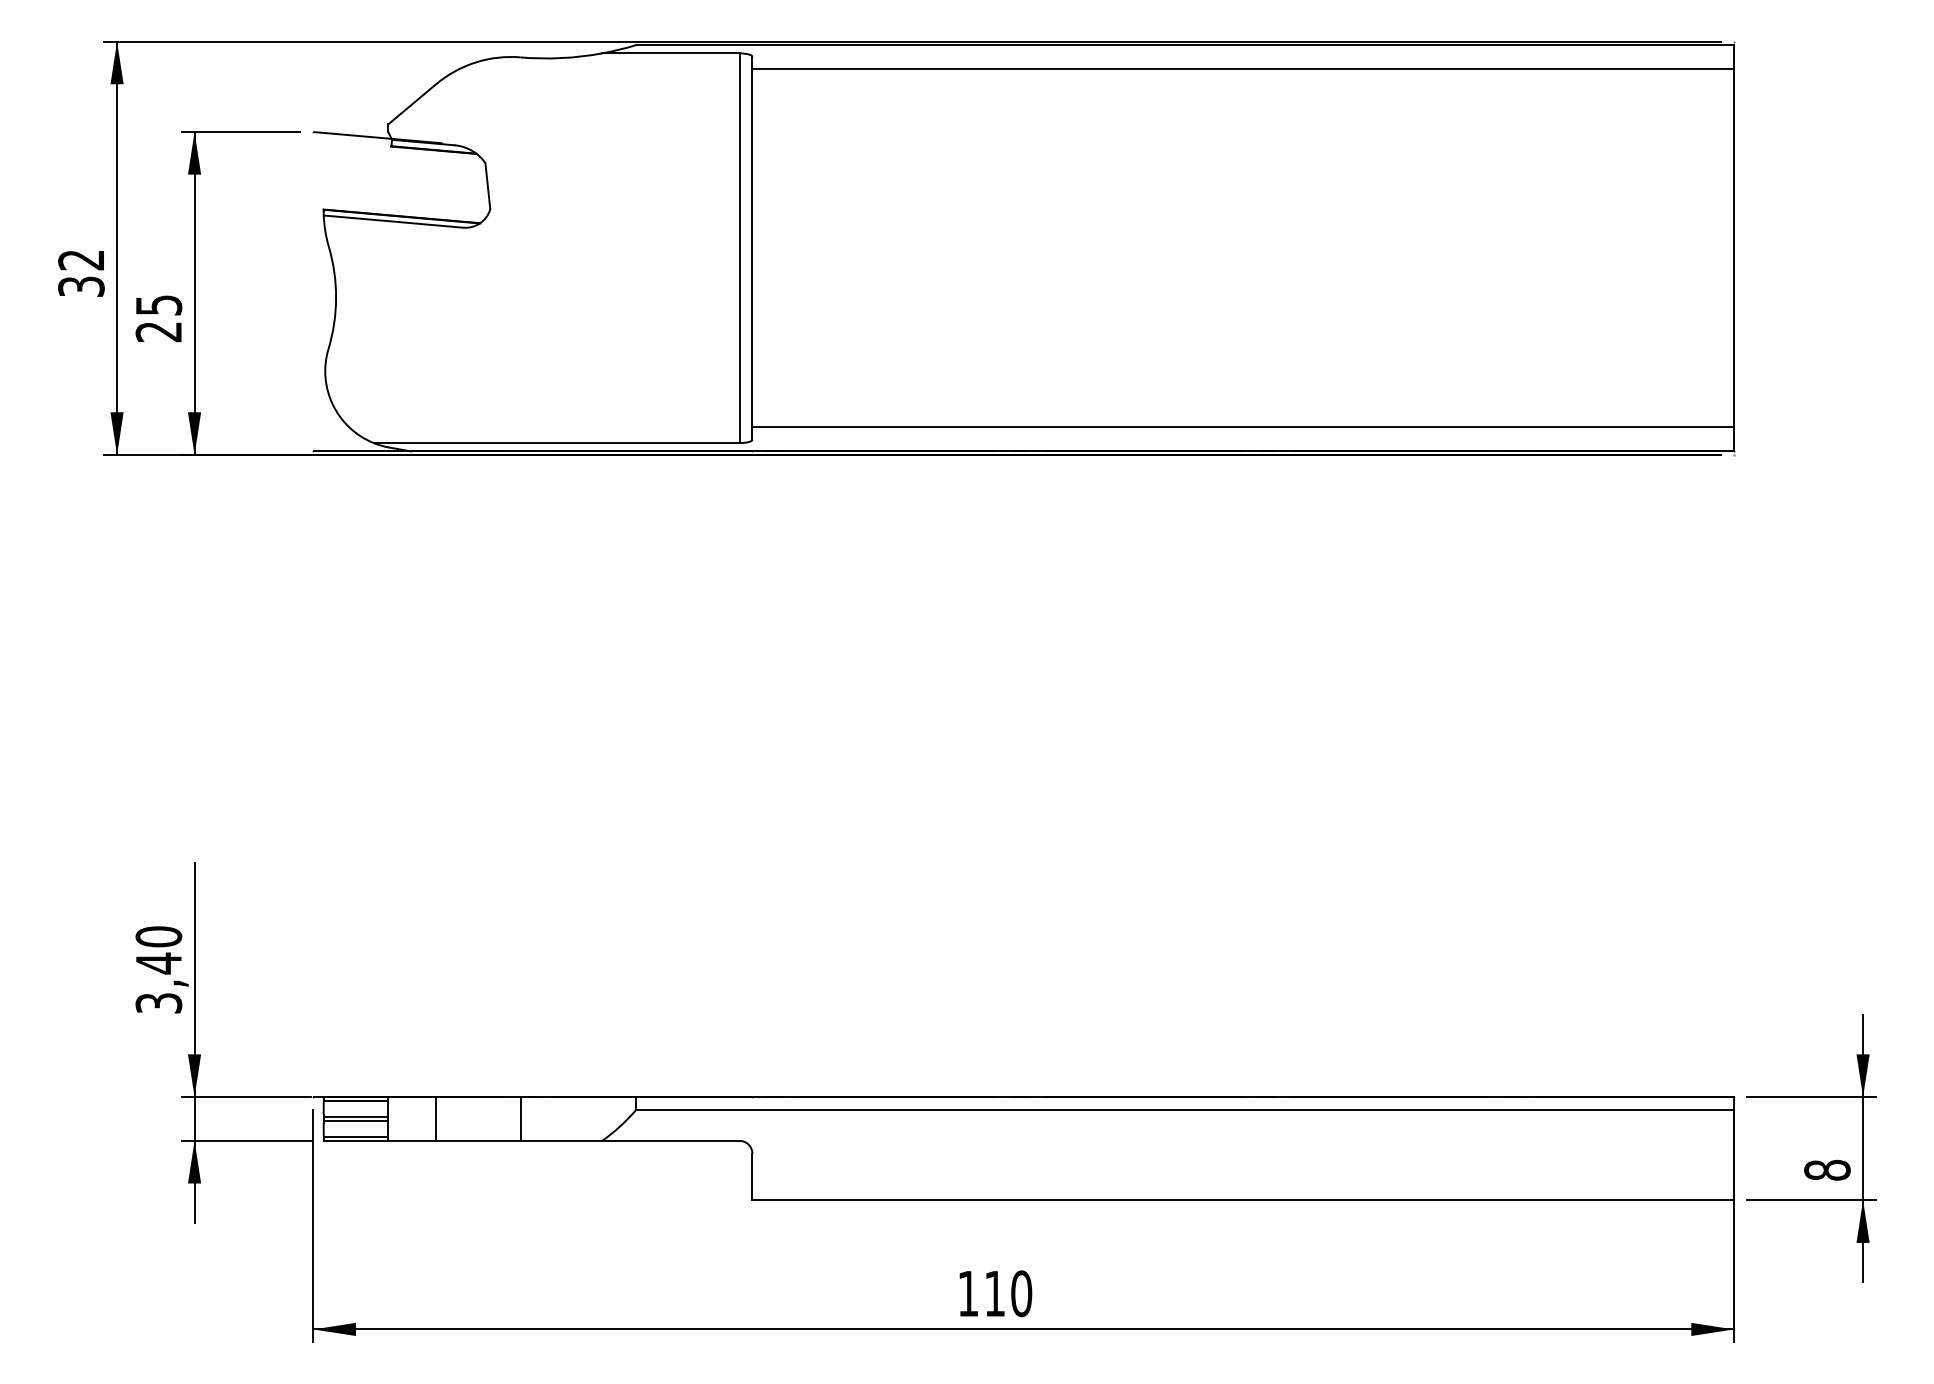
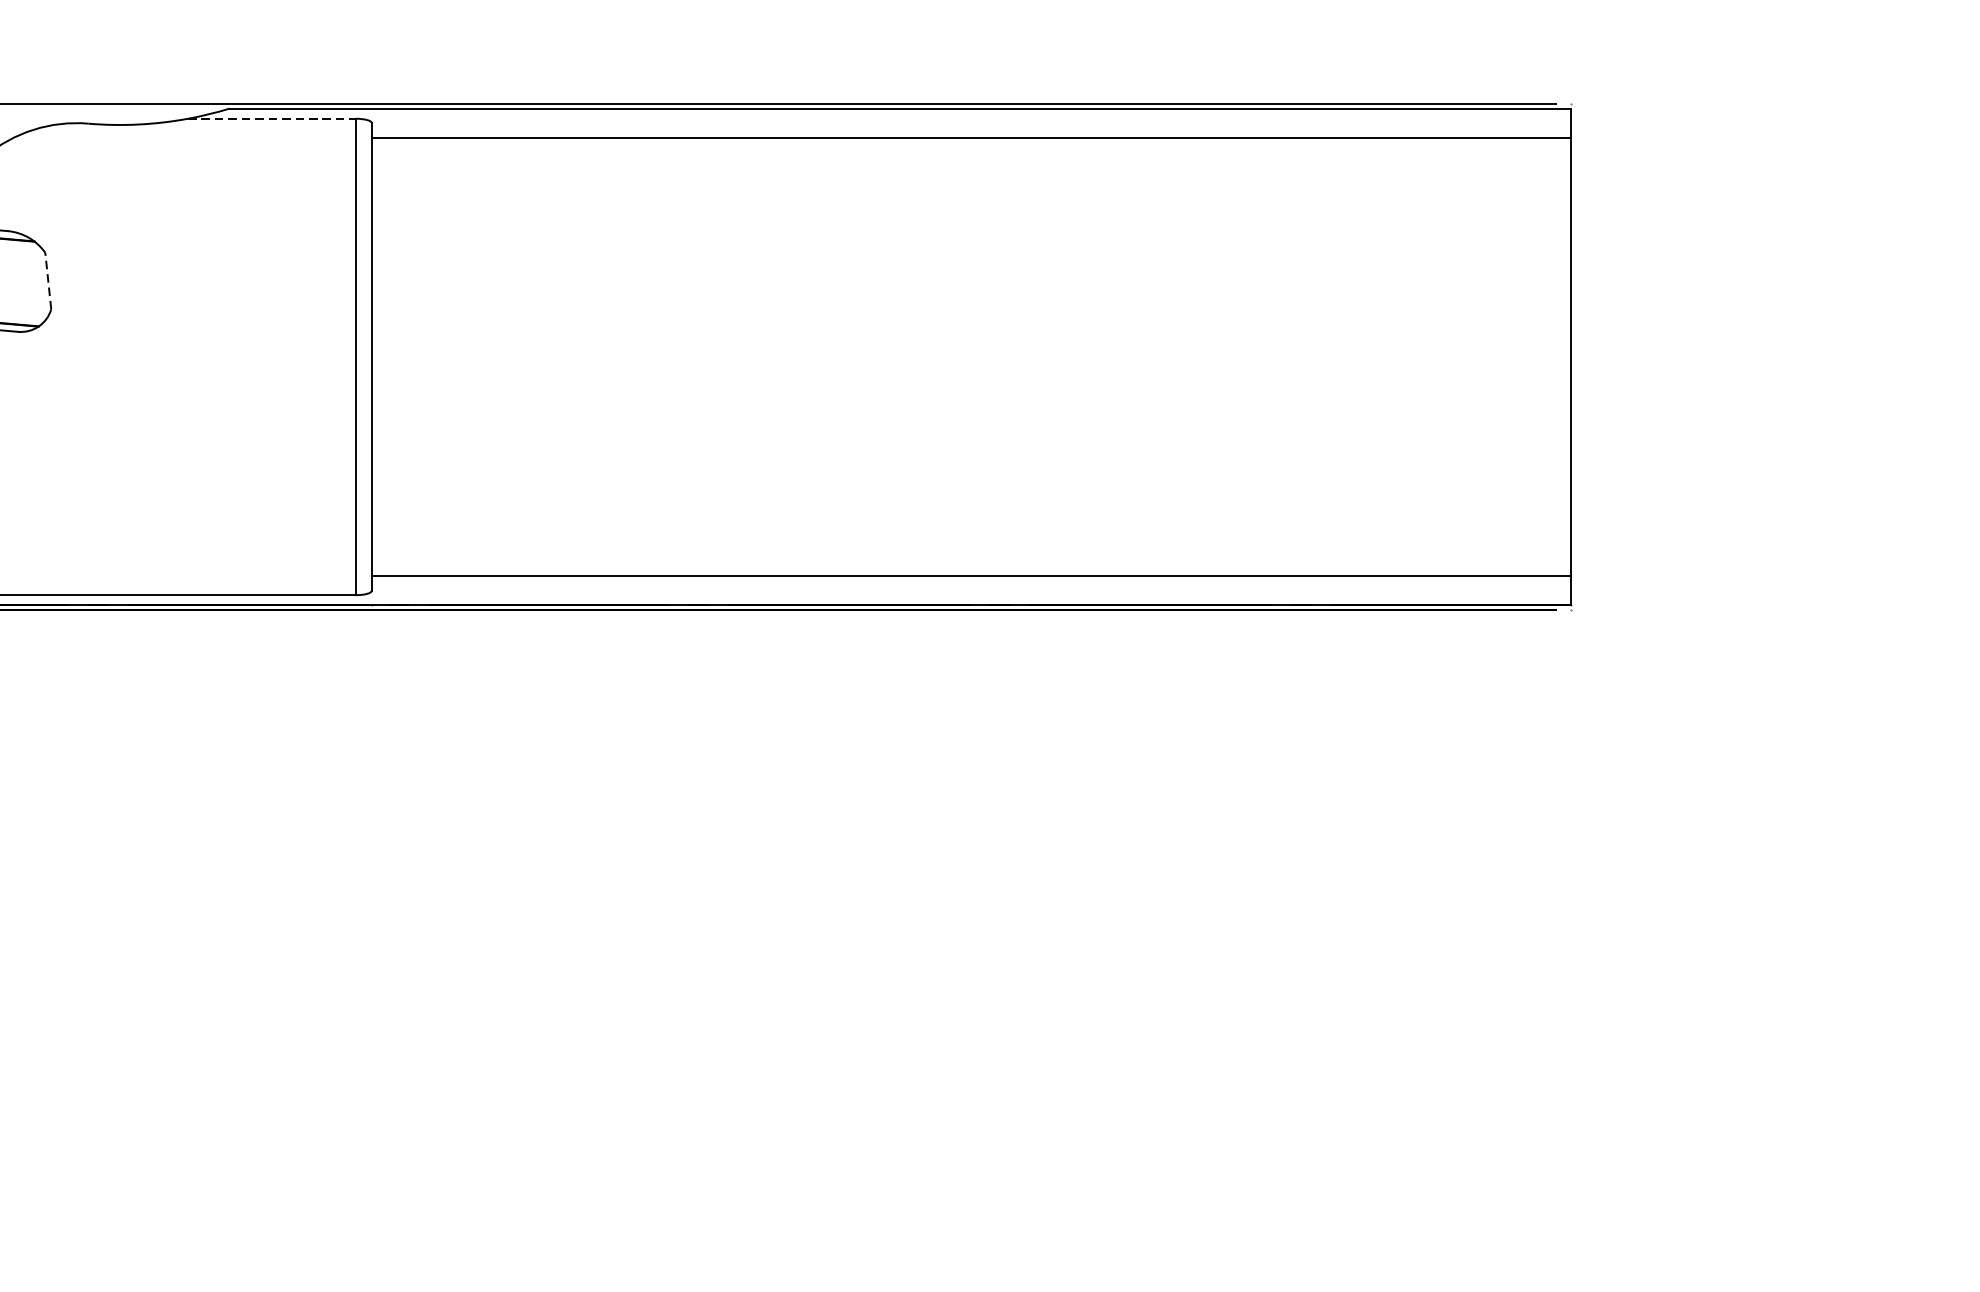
line: (670, 53) -> (271, 118), solid -> dashed
line: (487, 185) -> (47, 280), solid -> dashed

